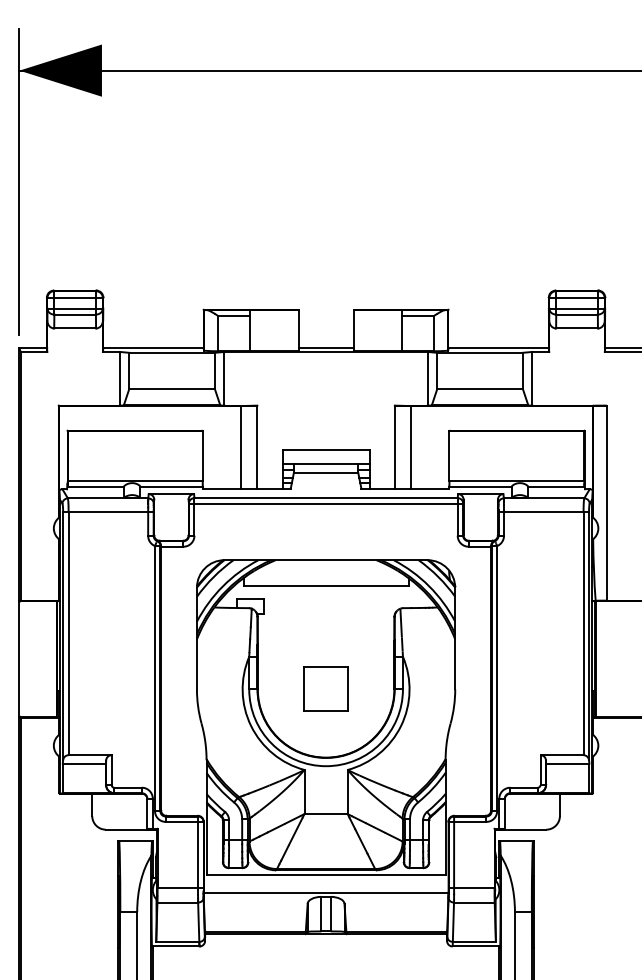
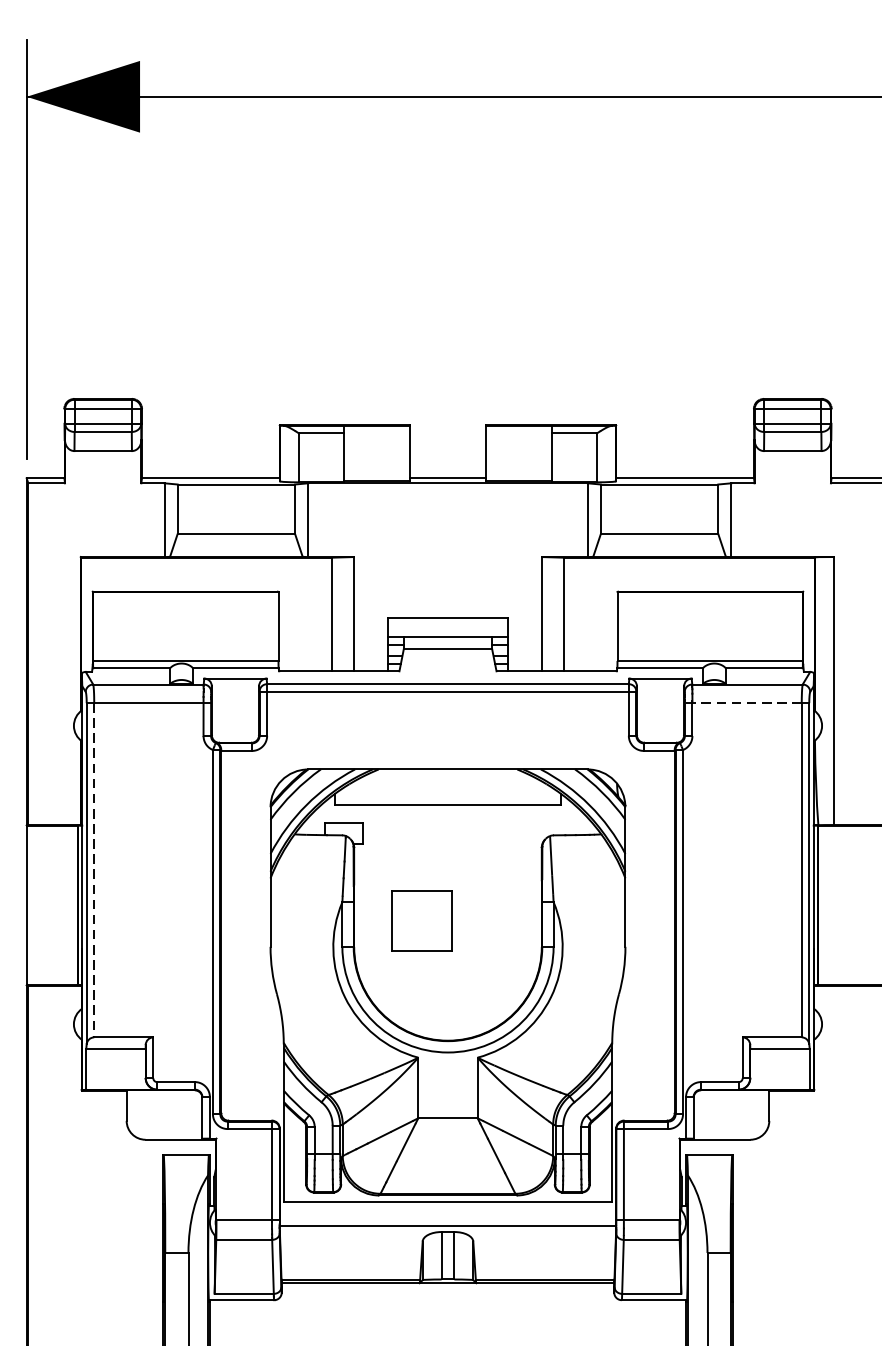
line: (541, 511) -> (743, 702), solid -> dashed
line: (68, 633) -> (94, 870), solid -> dashed
part: (325, 688) -> (421, 919), moved

